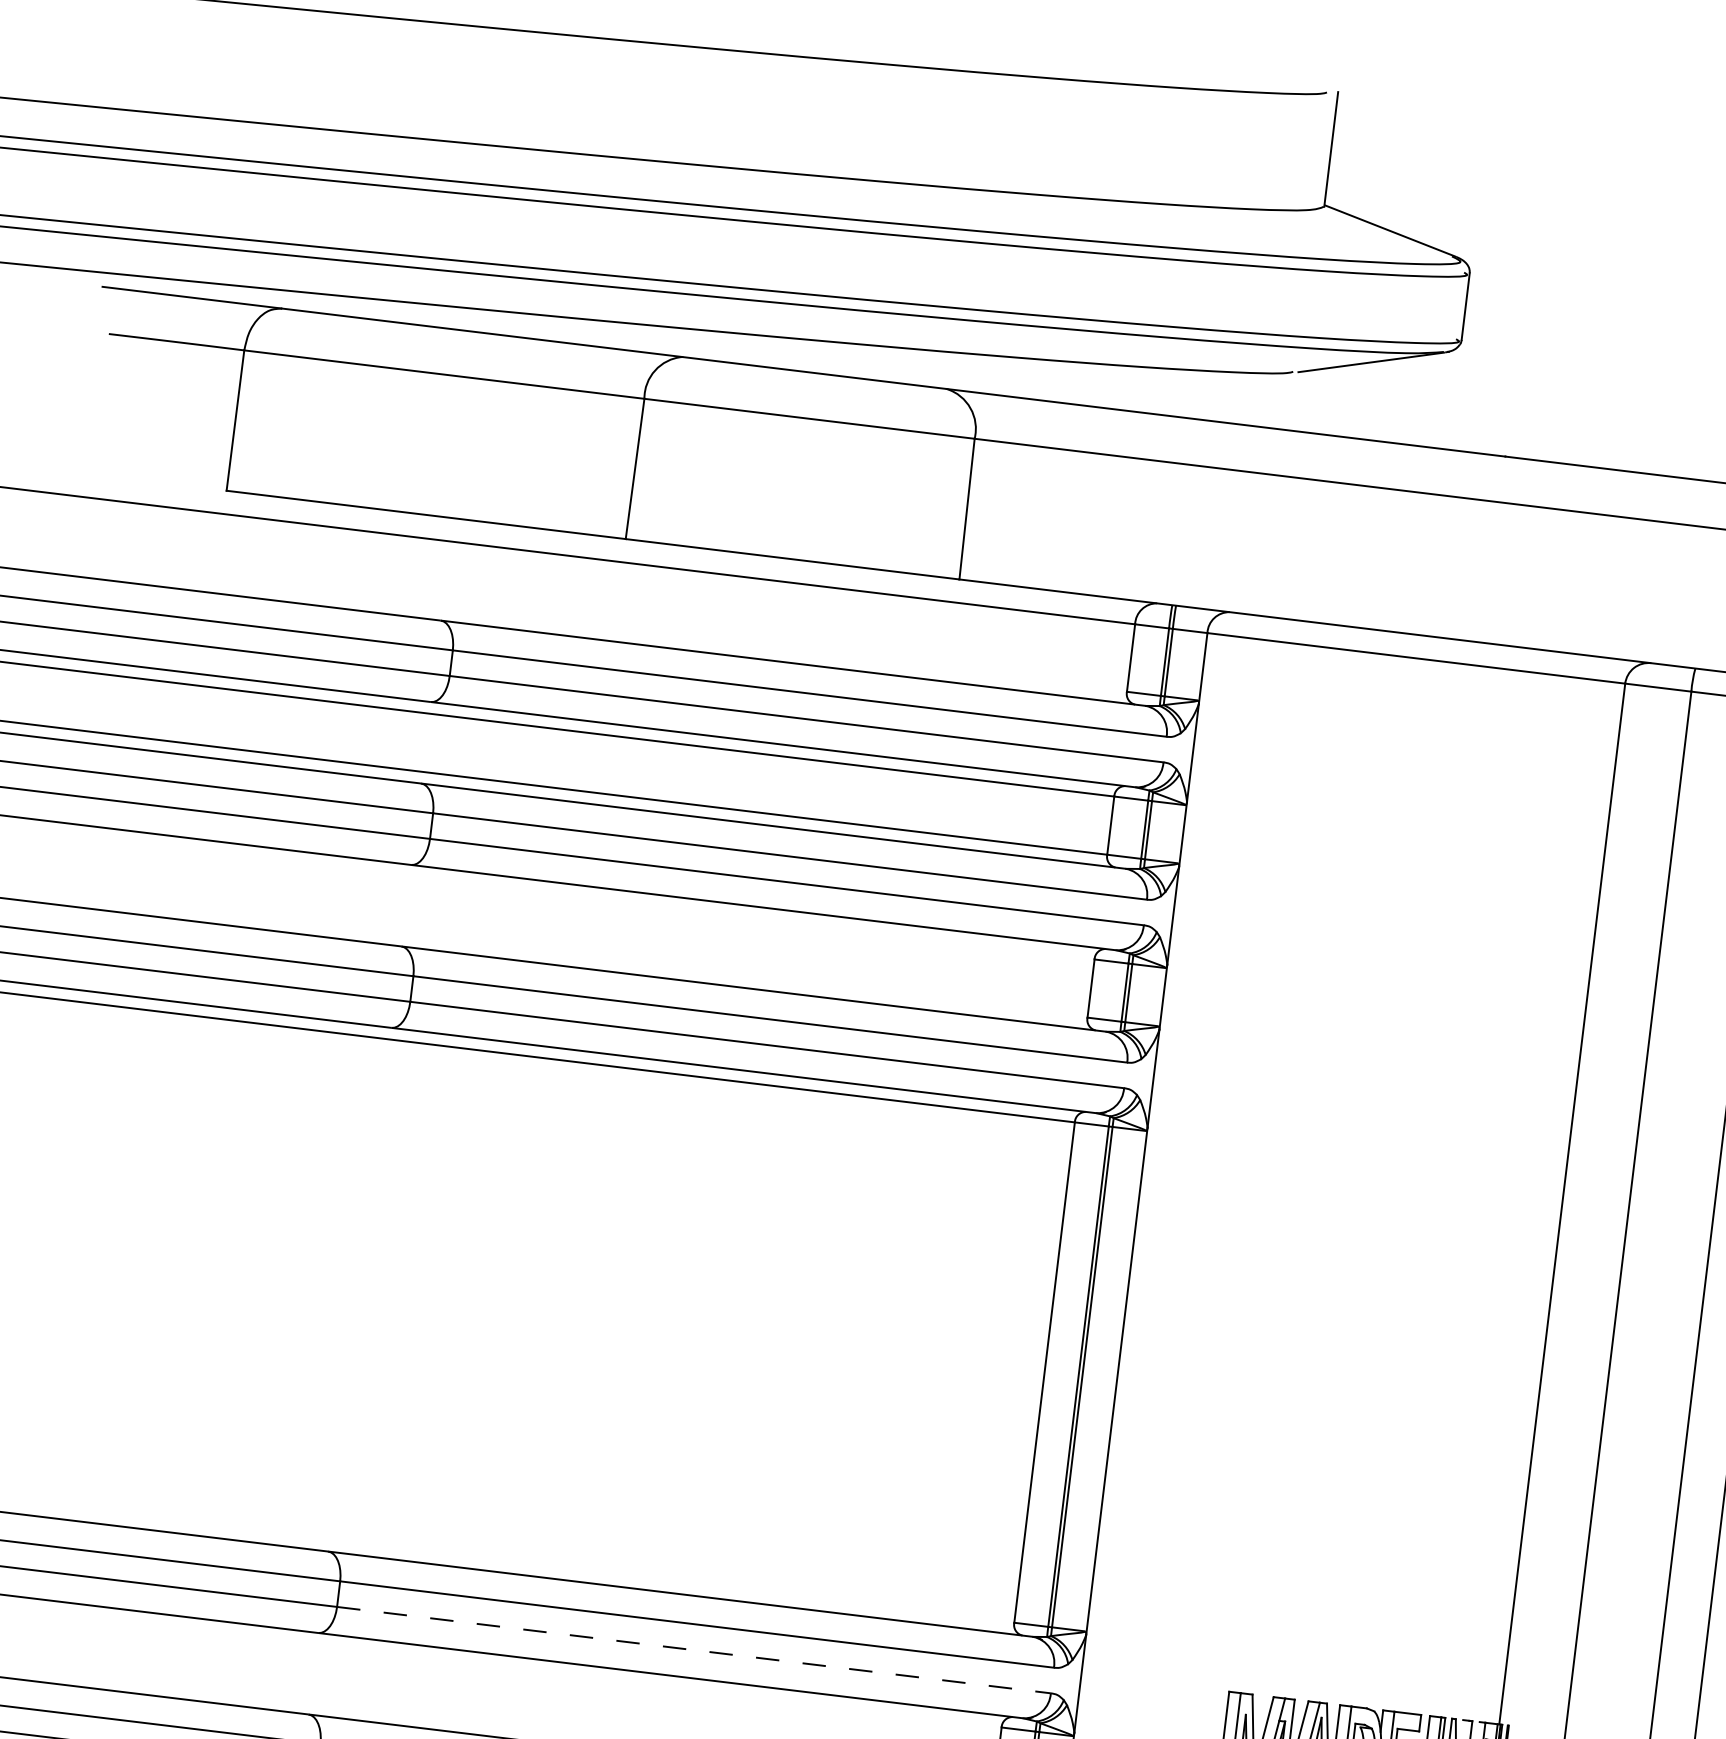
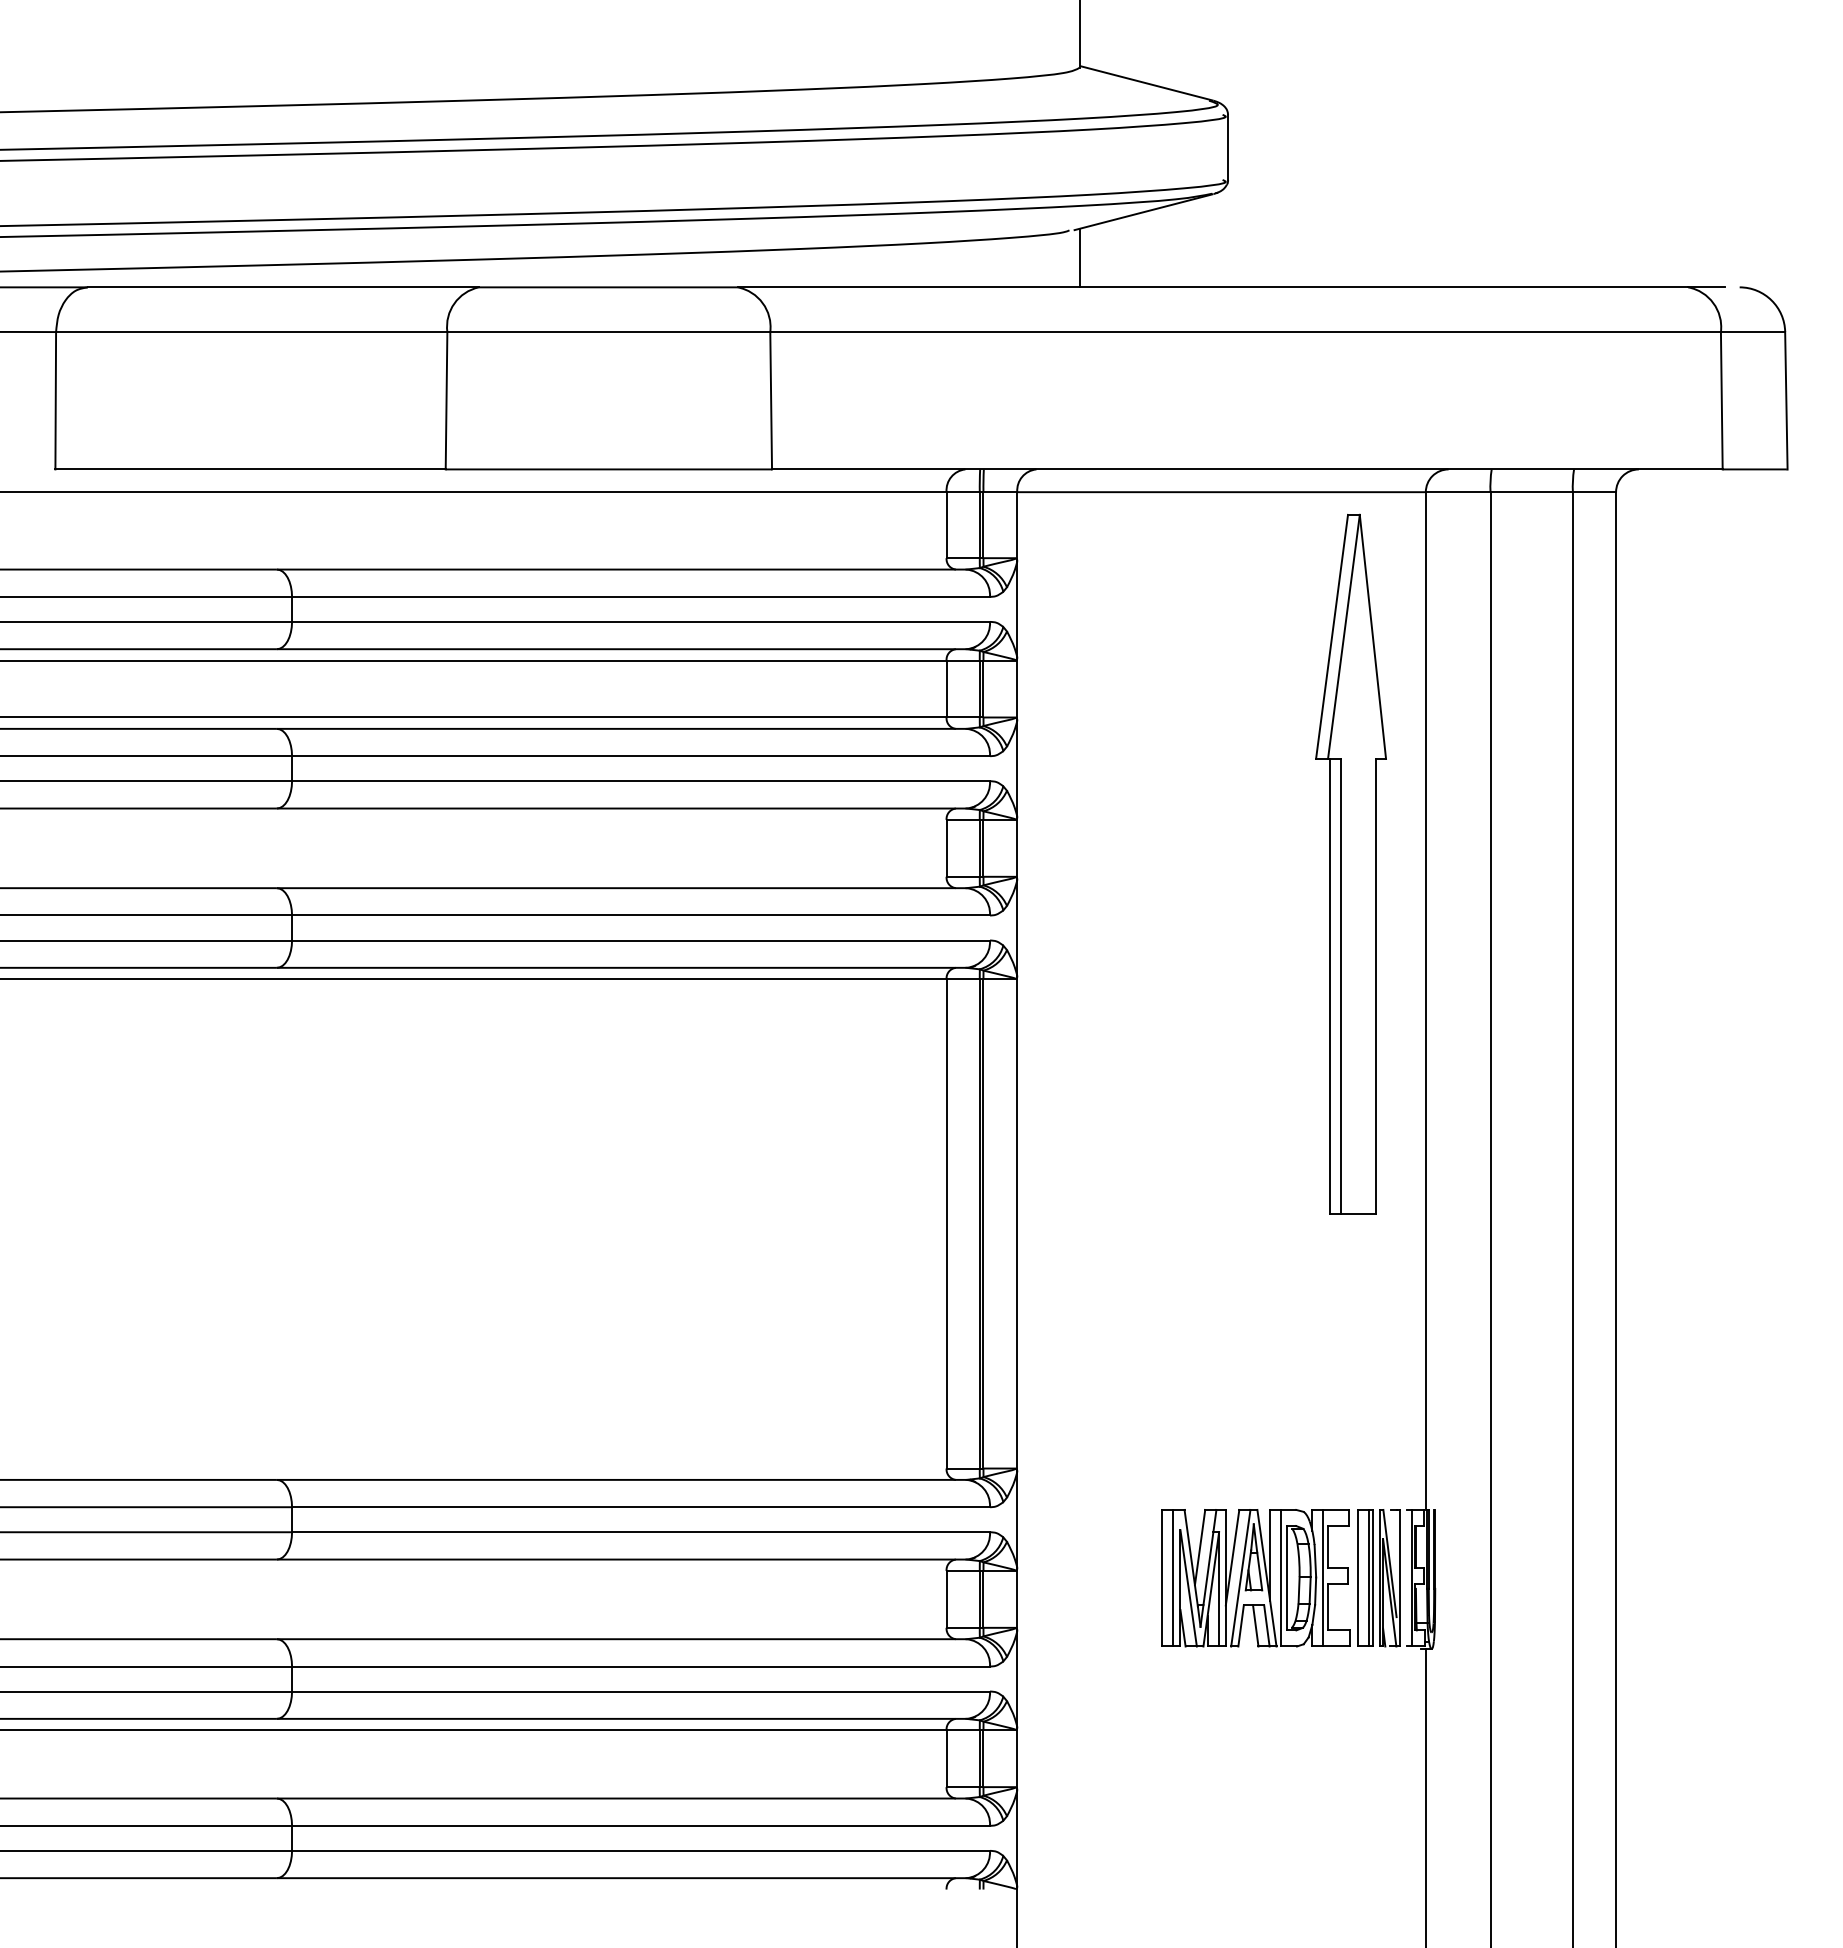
line: (1301, 400) -> (1080, 257), added
part: (1502, 1054) -> (1350, 863), added
line: (694, 1650) -> (641, 1532), dashed -> solid

